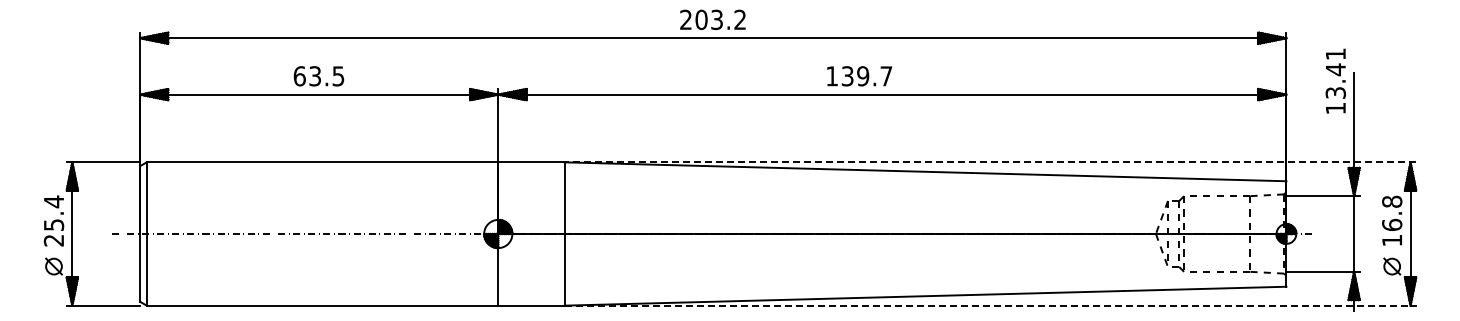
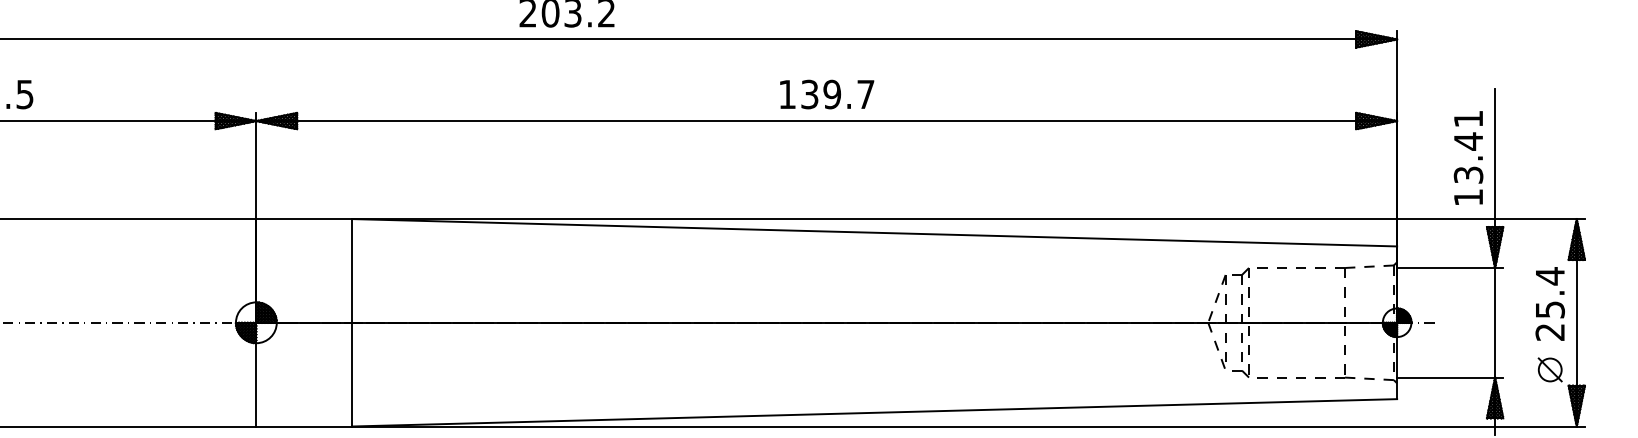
text: (859, 76) -> (826, 94), moved
text: (1335, 80) -> (1468, 157), moved
line: (990, 162) -> (968, 219), dashed -> solid
text: (1392, 220) -> (1550, 303), 16.8 -> 25.4
line: (987, 305) -> (964, 426), dashed -> solid

